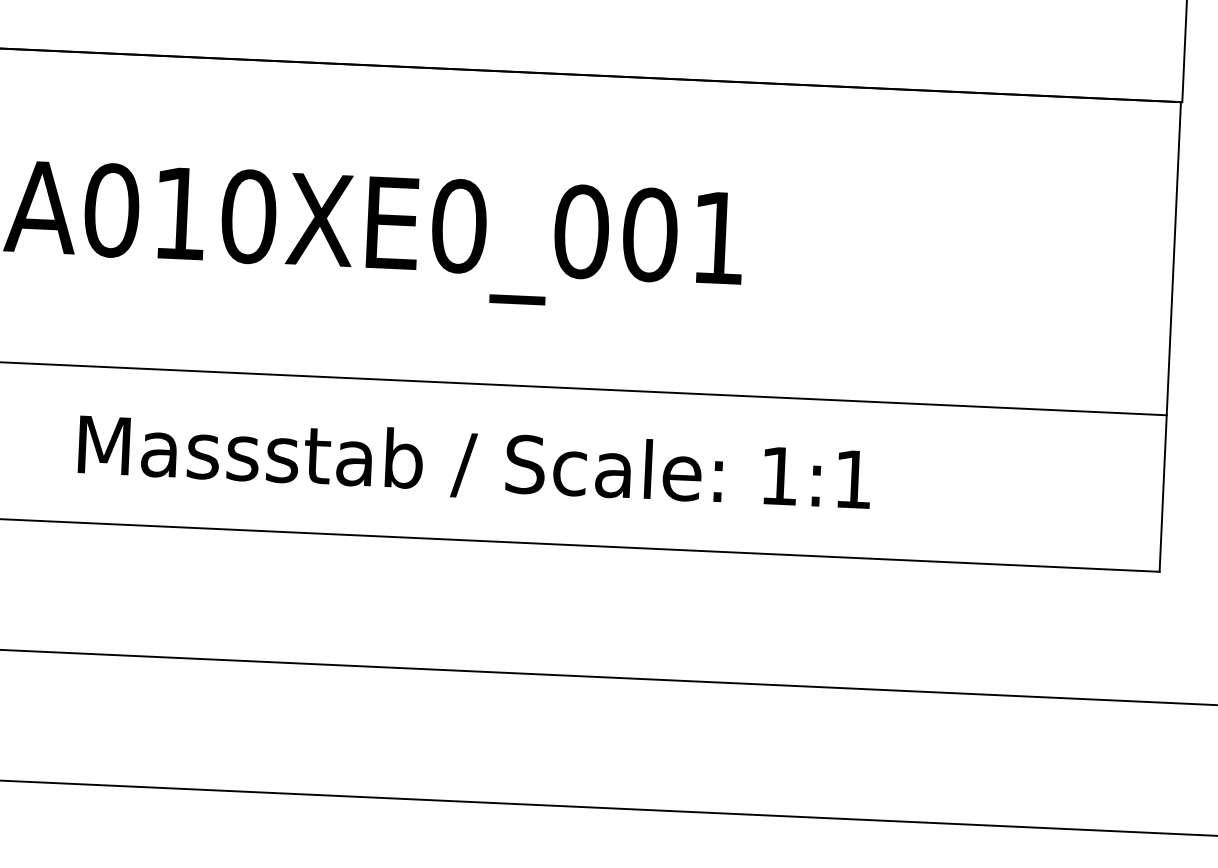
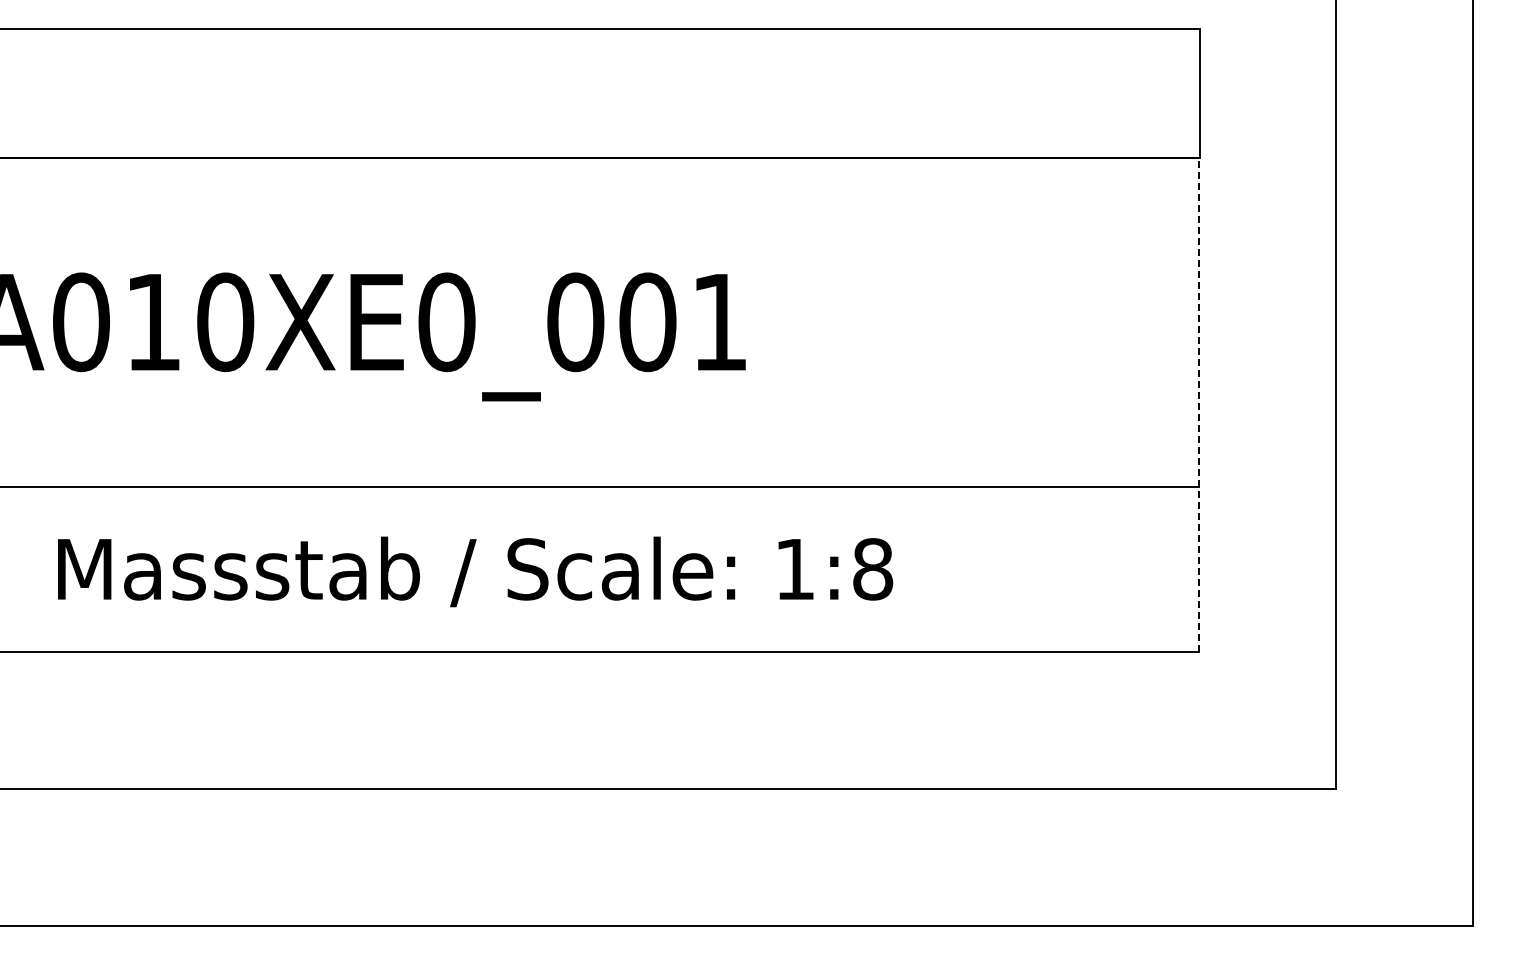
line: (1169, 336) -> (1198, 404), solid -> dashed
text: (853, 479) -> (873, 569), 1:1 -> 1:8

